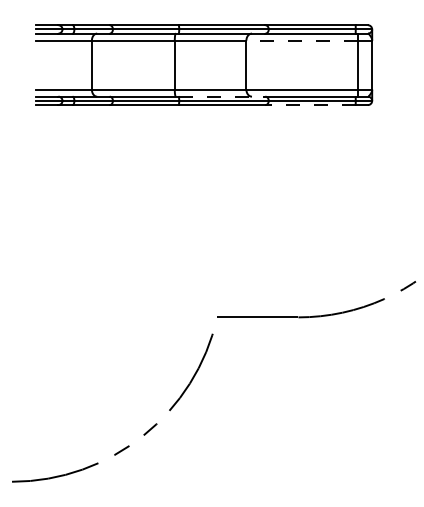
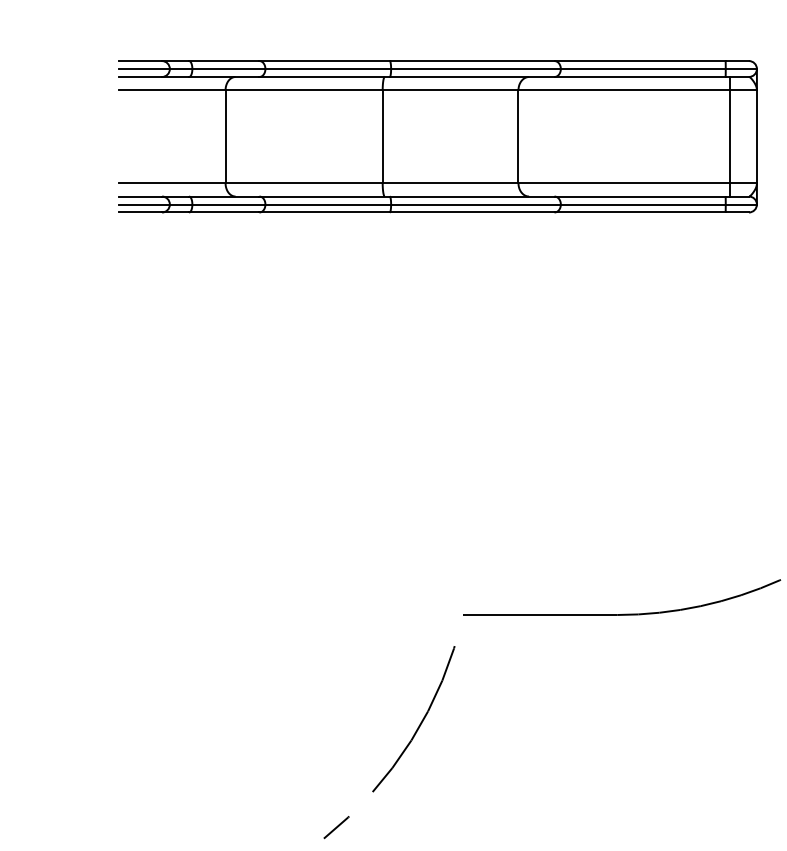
line: (302, 40) -> (624, 90), dashed -> solid
line: (222, 96) -> (473, 196), dashed -> solid
line: (310, 105) -> (639, 213), dashed -> solid

